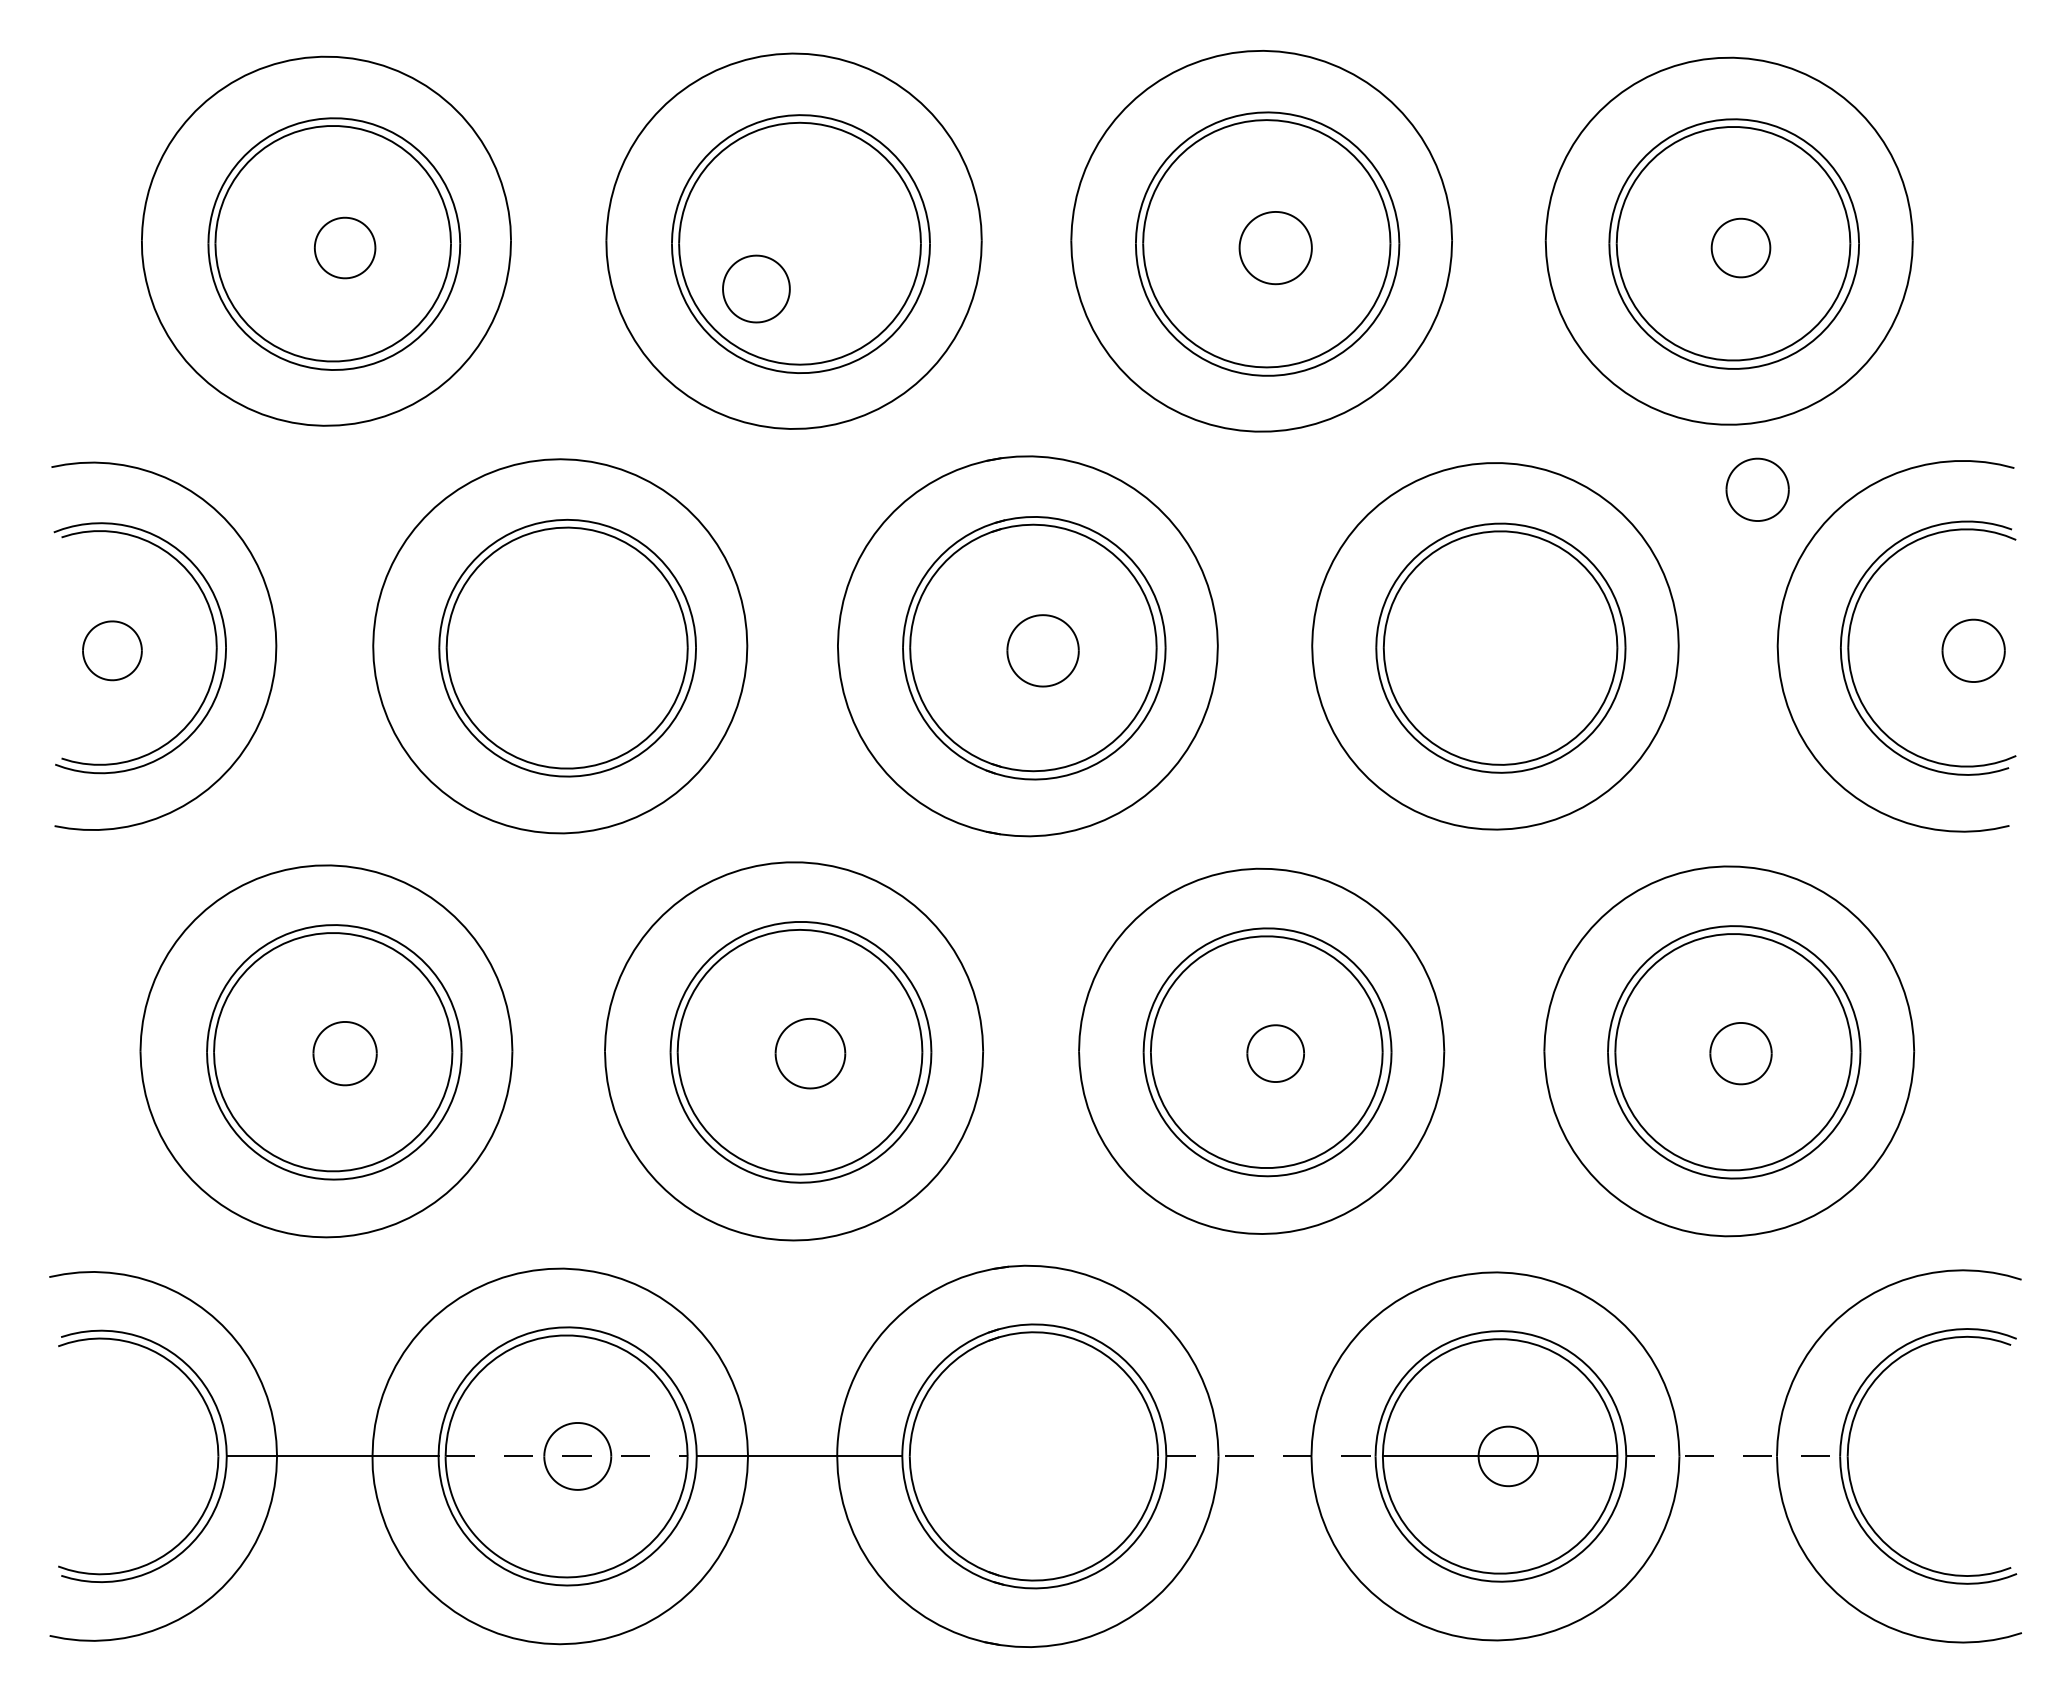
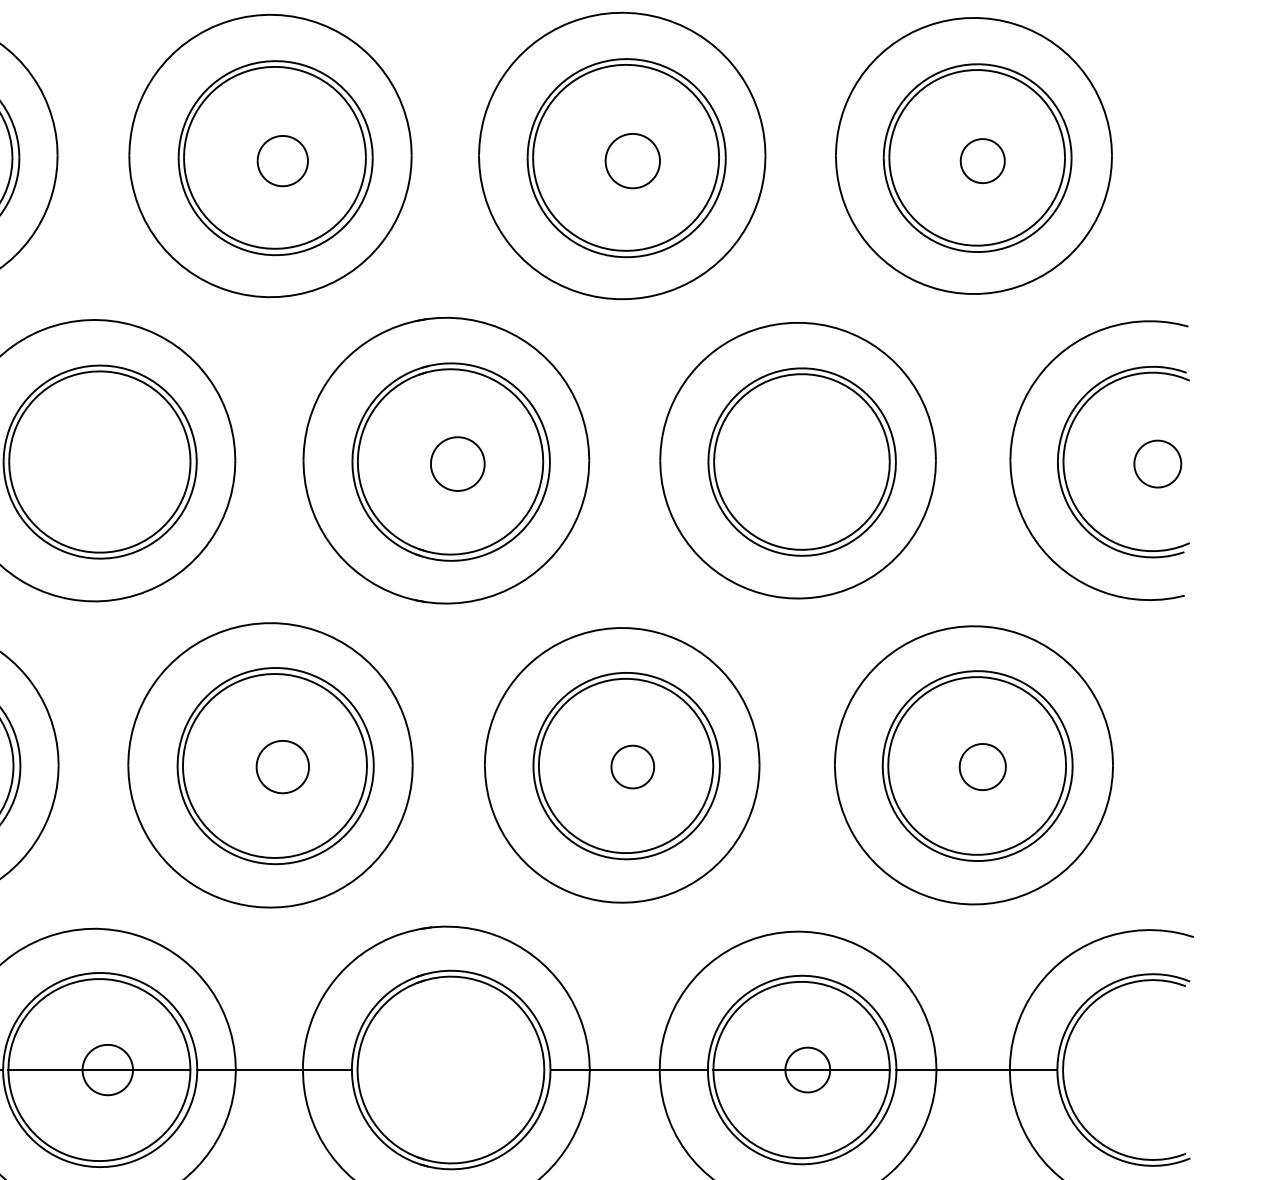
part: (756, 288) -> (282, 160), moved
part: (1757, 489) -> (995, 342), removed
line: (567, 1456) -> (100, 1070), dashed -> solid
line: (1270, 1456) -> (628, 1070), dashed -> solid
line: (1733, 1456) -> (977, 1070), dashed -> solid

